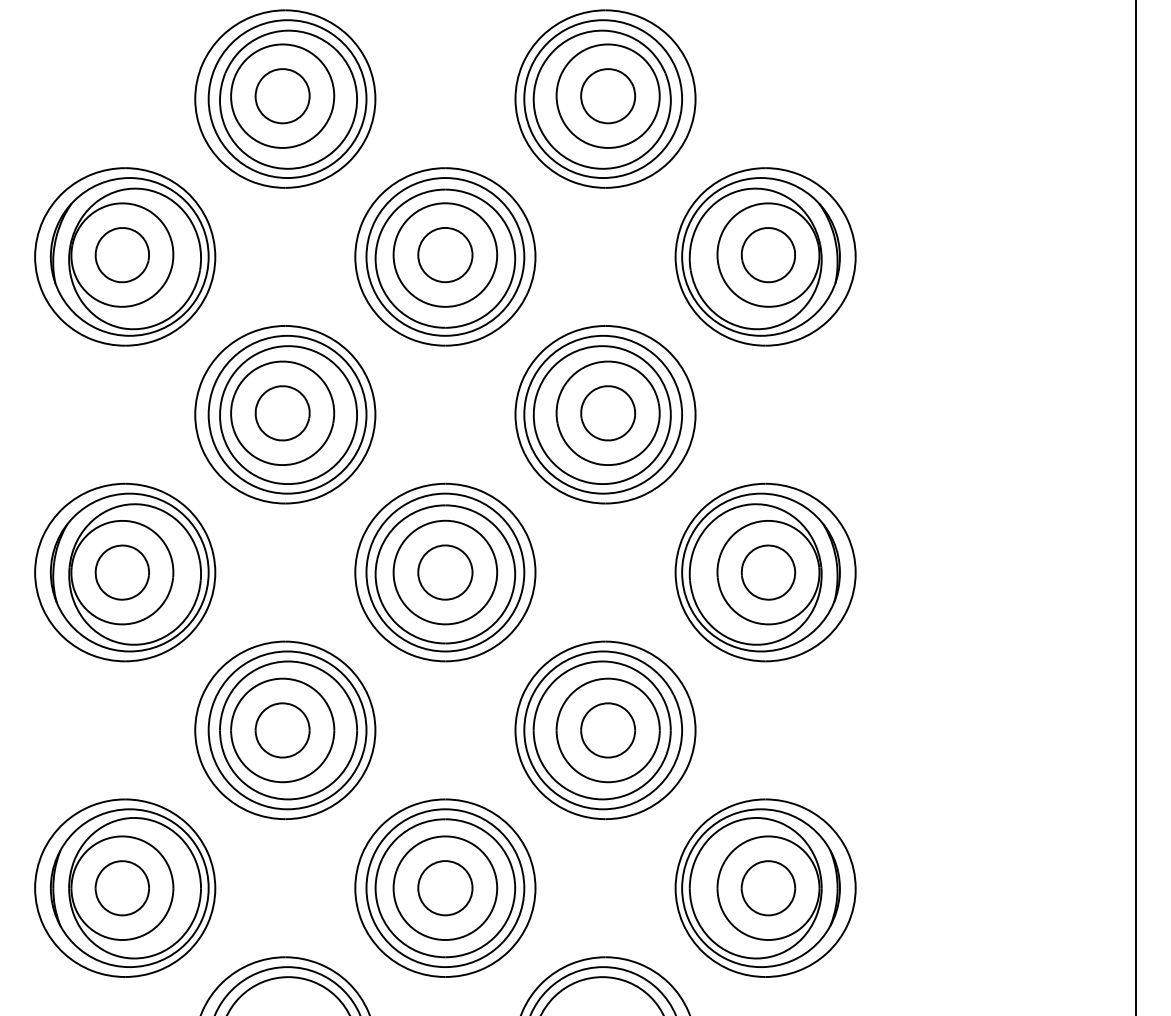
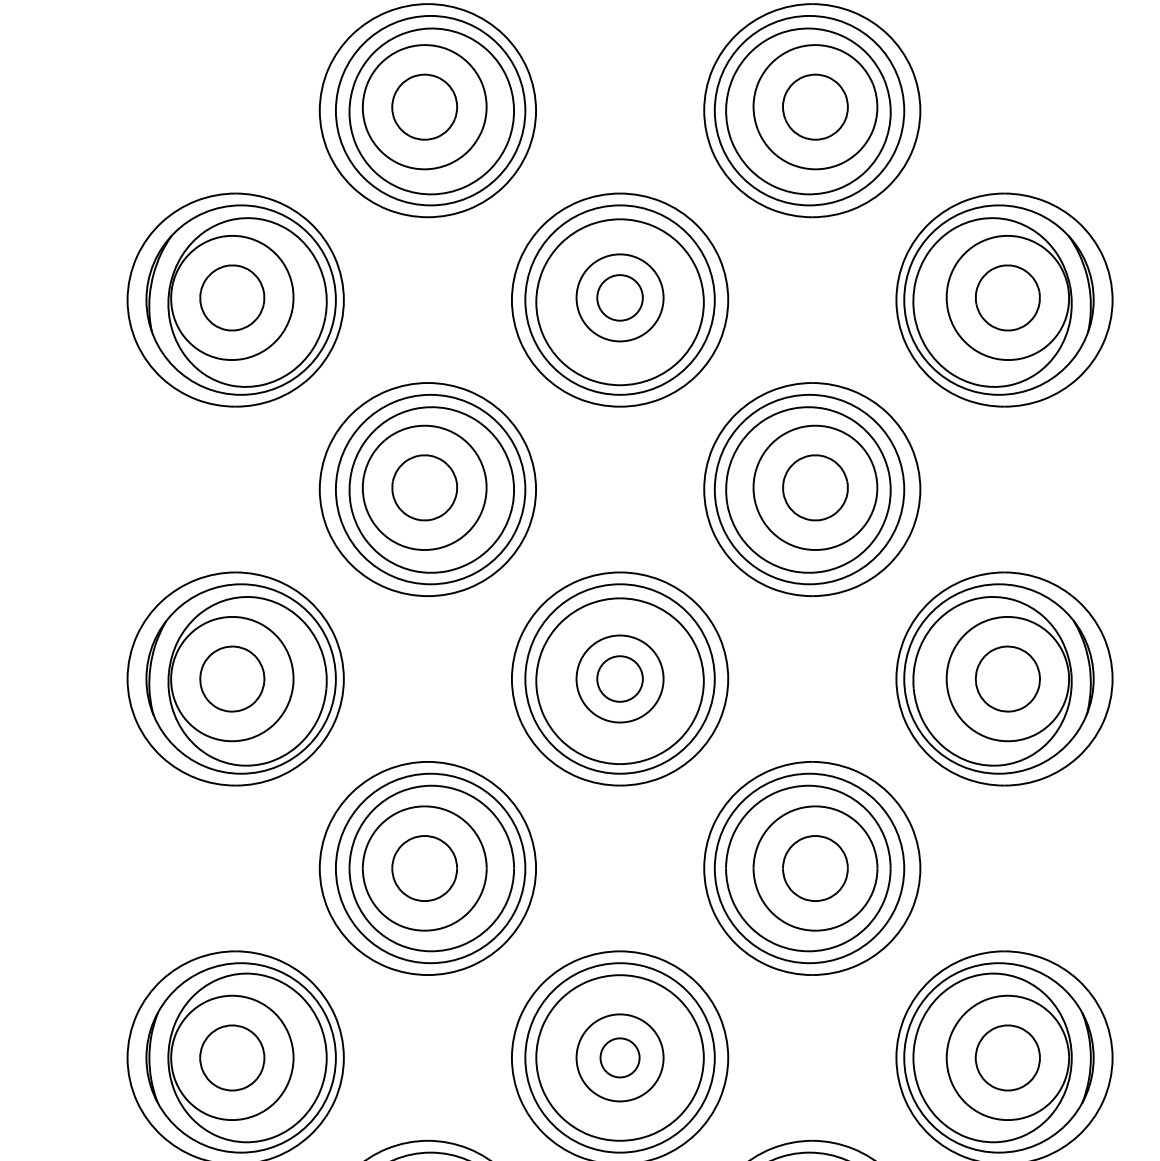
circle: (445, 254) -> (620, 297), size x0.7
circle: (445, 254) -> (620, 297), size x0.7
circle: (445, 572) -> (620, 678), size x0.7
circle: (445, 572) -> (620, 678), size x0.7
circle: (445, 888) -> (620, 1058), size x0.6
circle: (445, 888) -> (620, 1058), size x0.7

